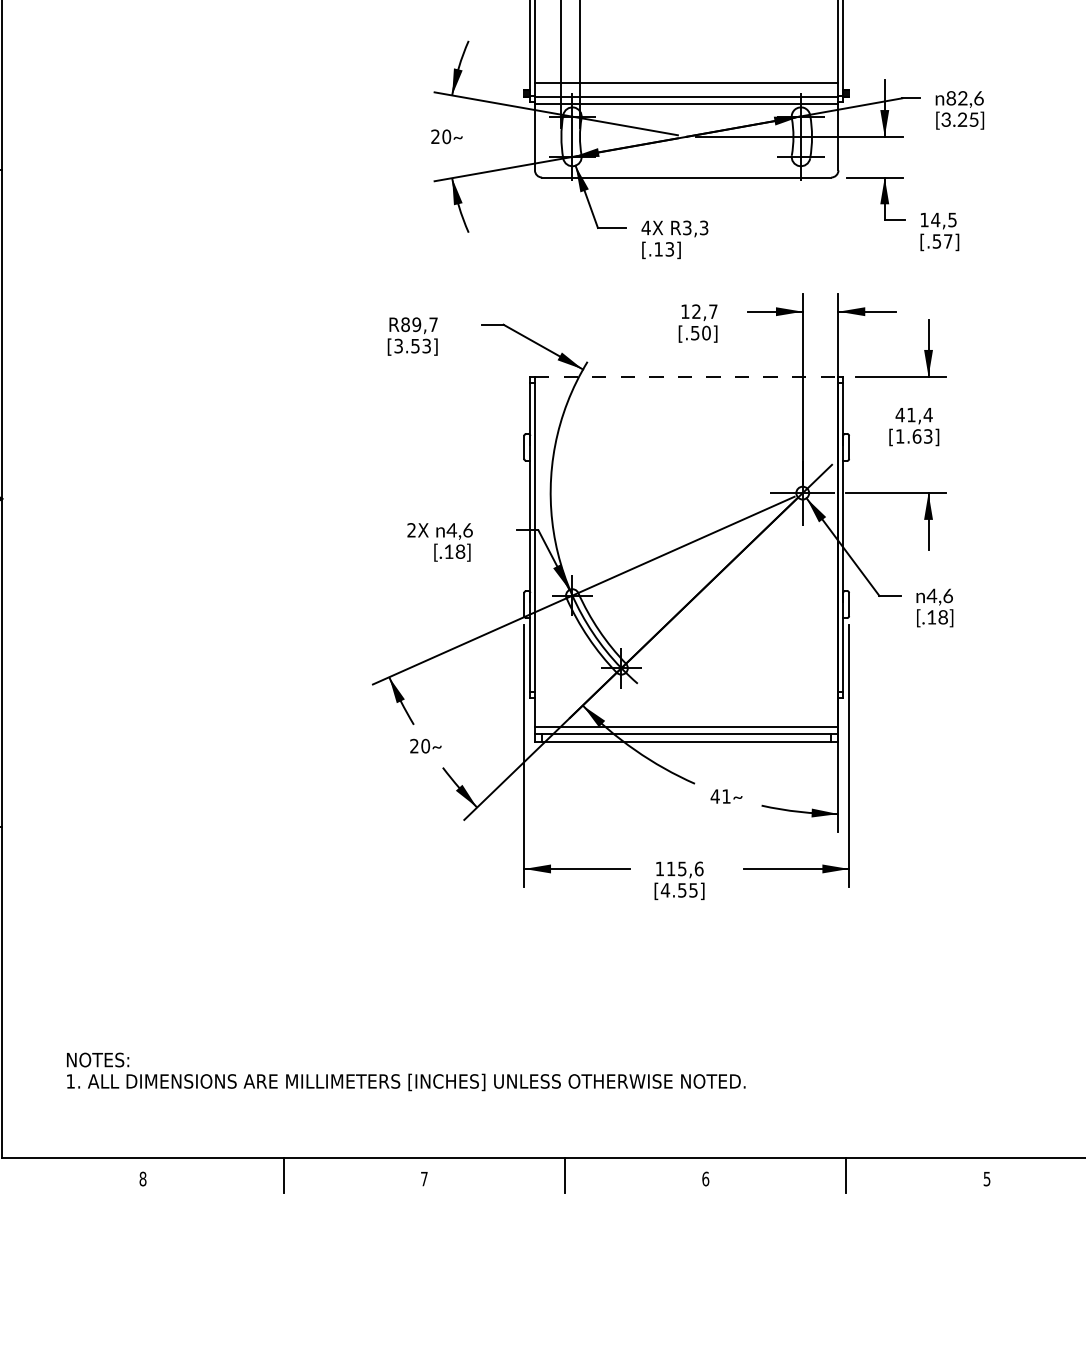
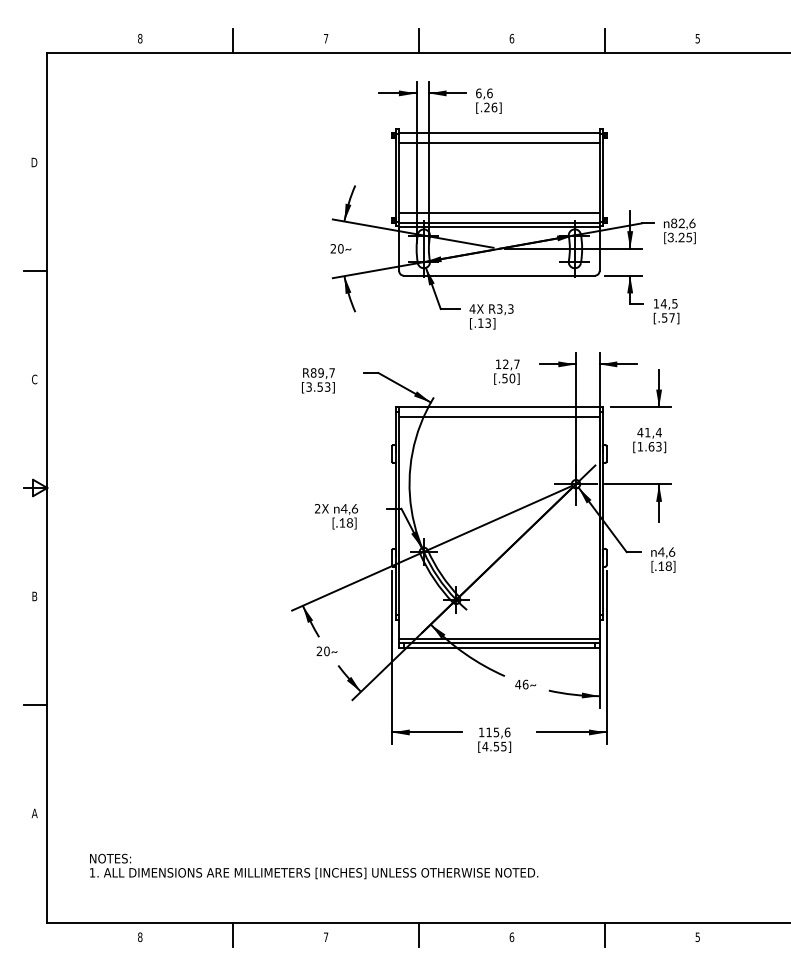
line: (686, 377) -> (499, 407), dashed -> solid
line: (686, 390) -> (499, 416), added
text: (726, 796) -> (525, 684), 41 -> 46

